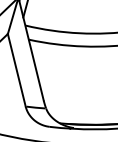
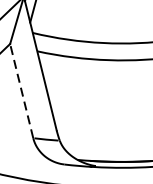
line: (16, 69) -> (21, 90), solid -> dashed

